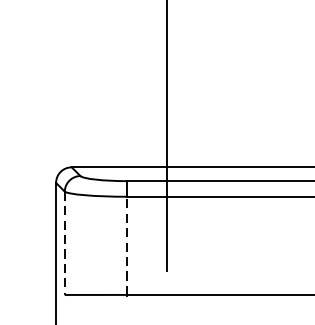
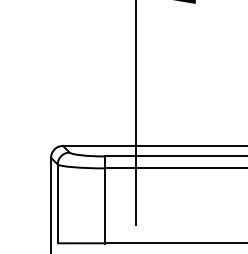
line: (64, 244) -> (57, 204), dashed -> solid
line: (127, 245) -> (105, 205), dashed -> solid

